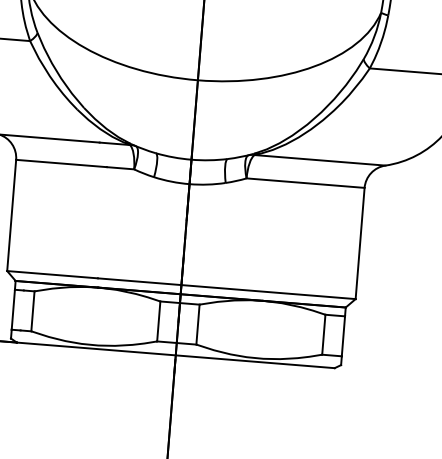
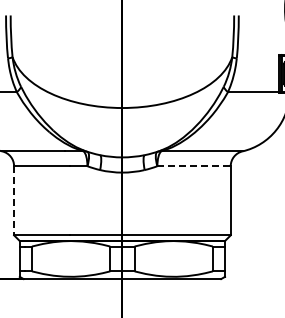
line: (306, 183) -> (194, 166), solid -> dashed
line: (12, 215) -> (14, 200), solid -> dashed

